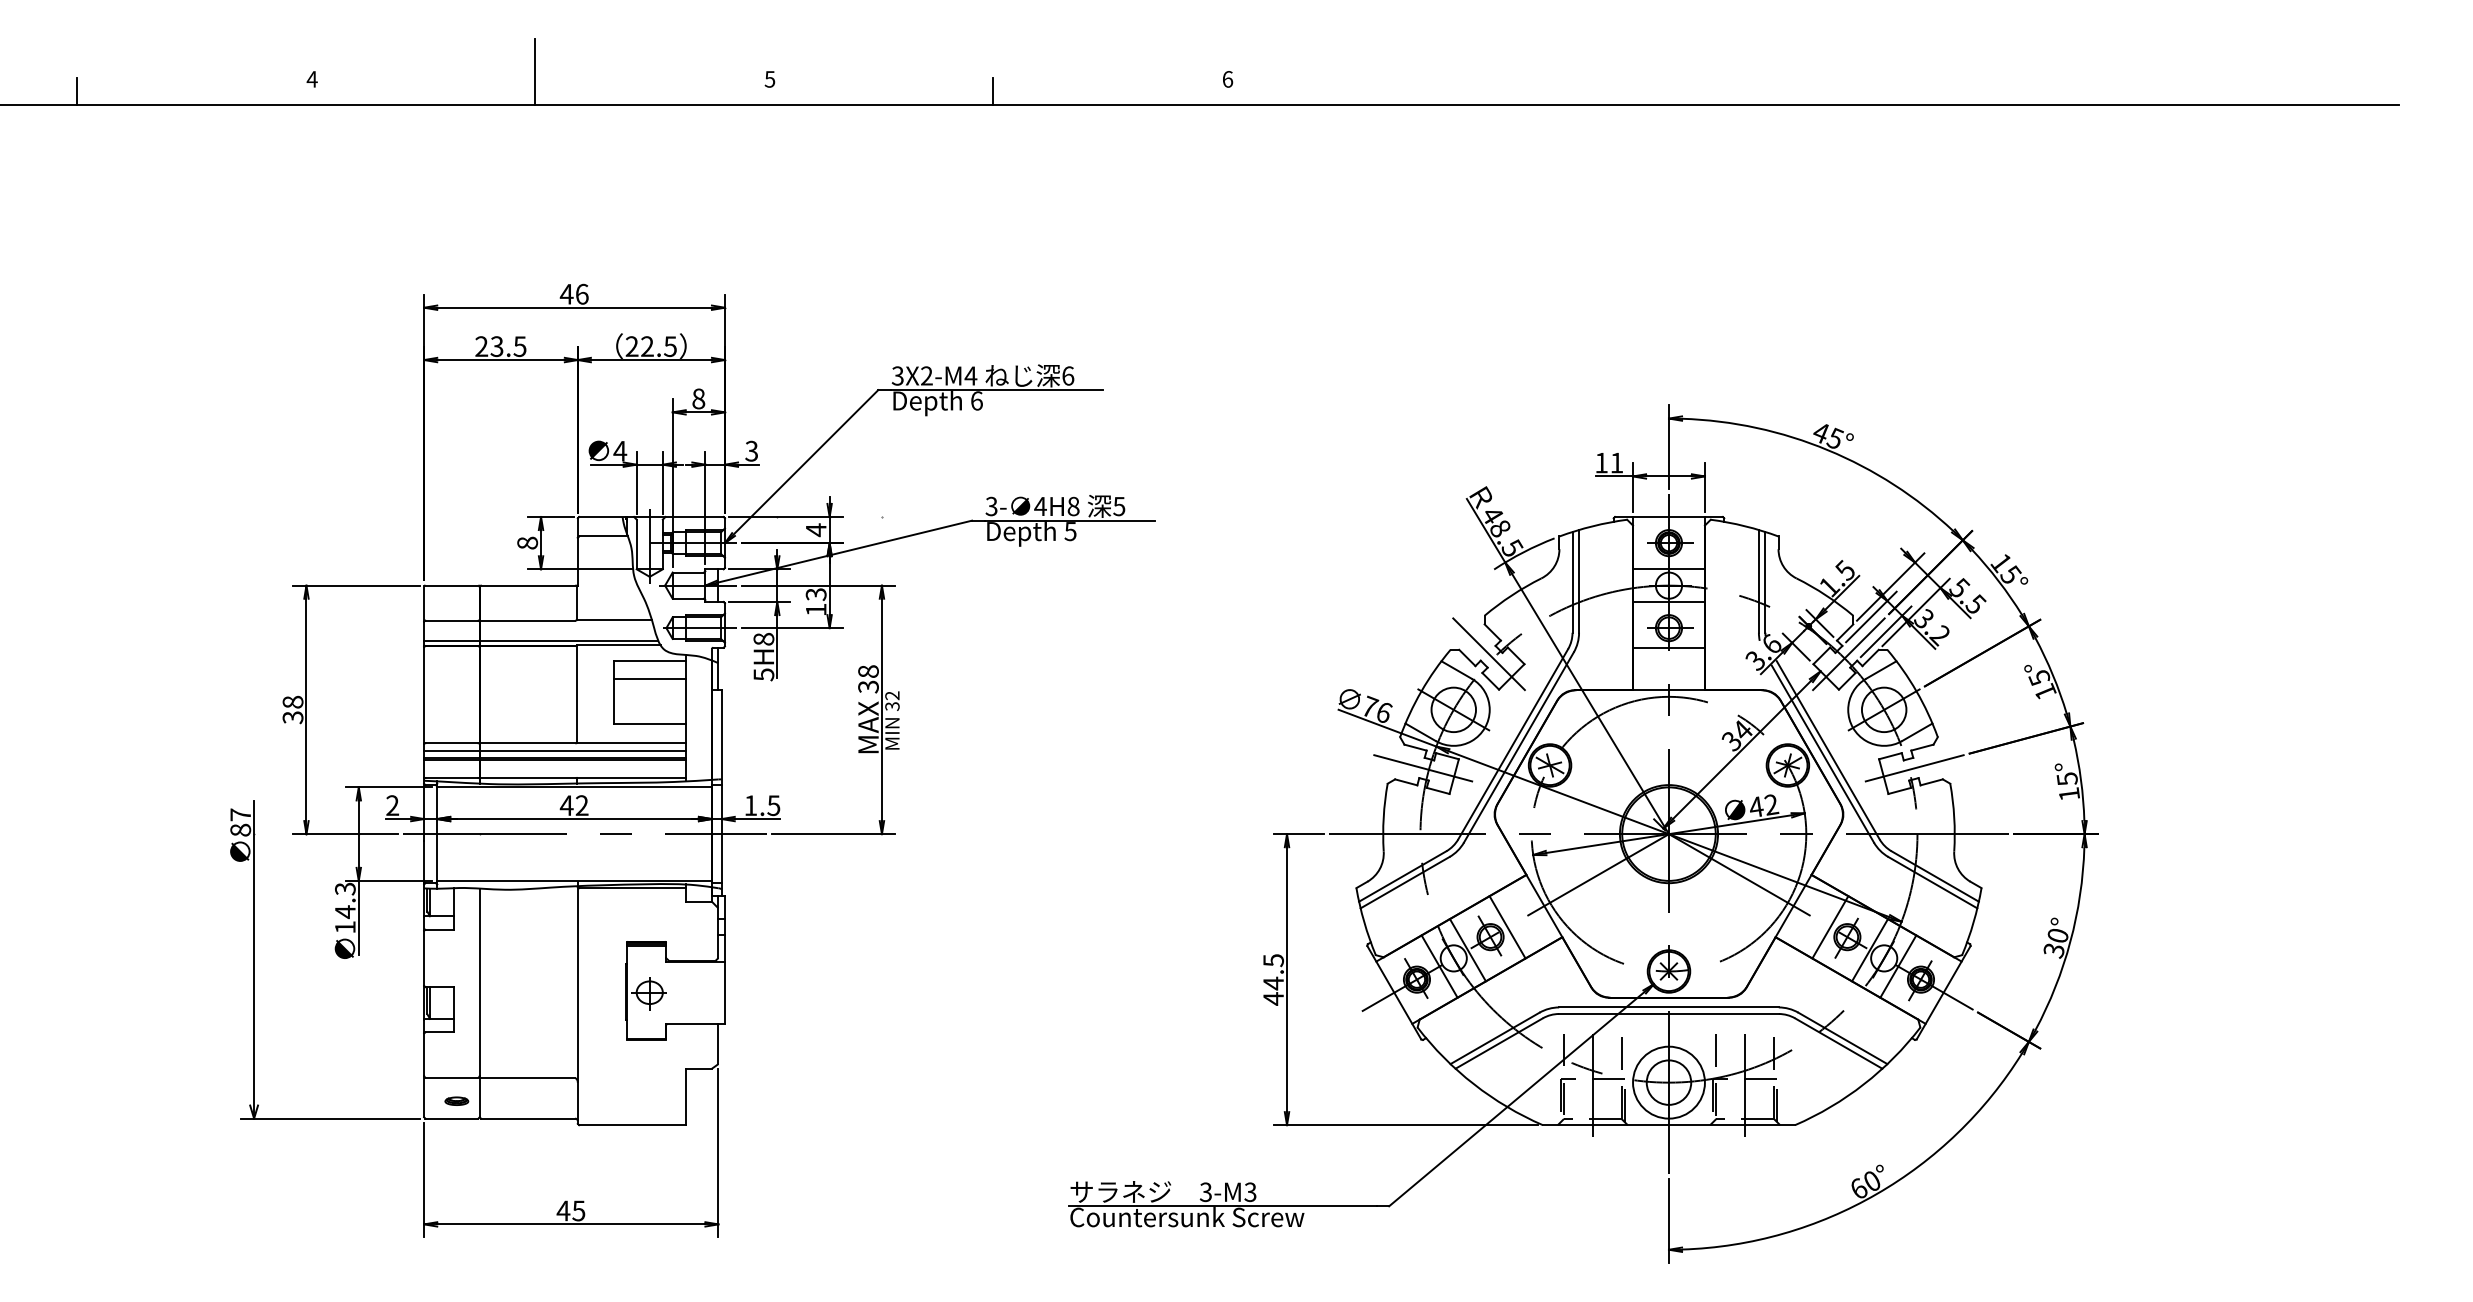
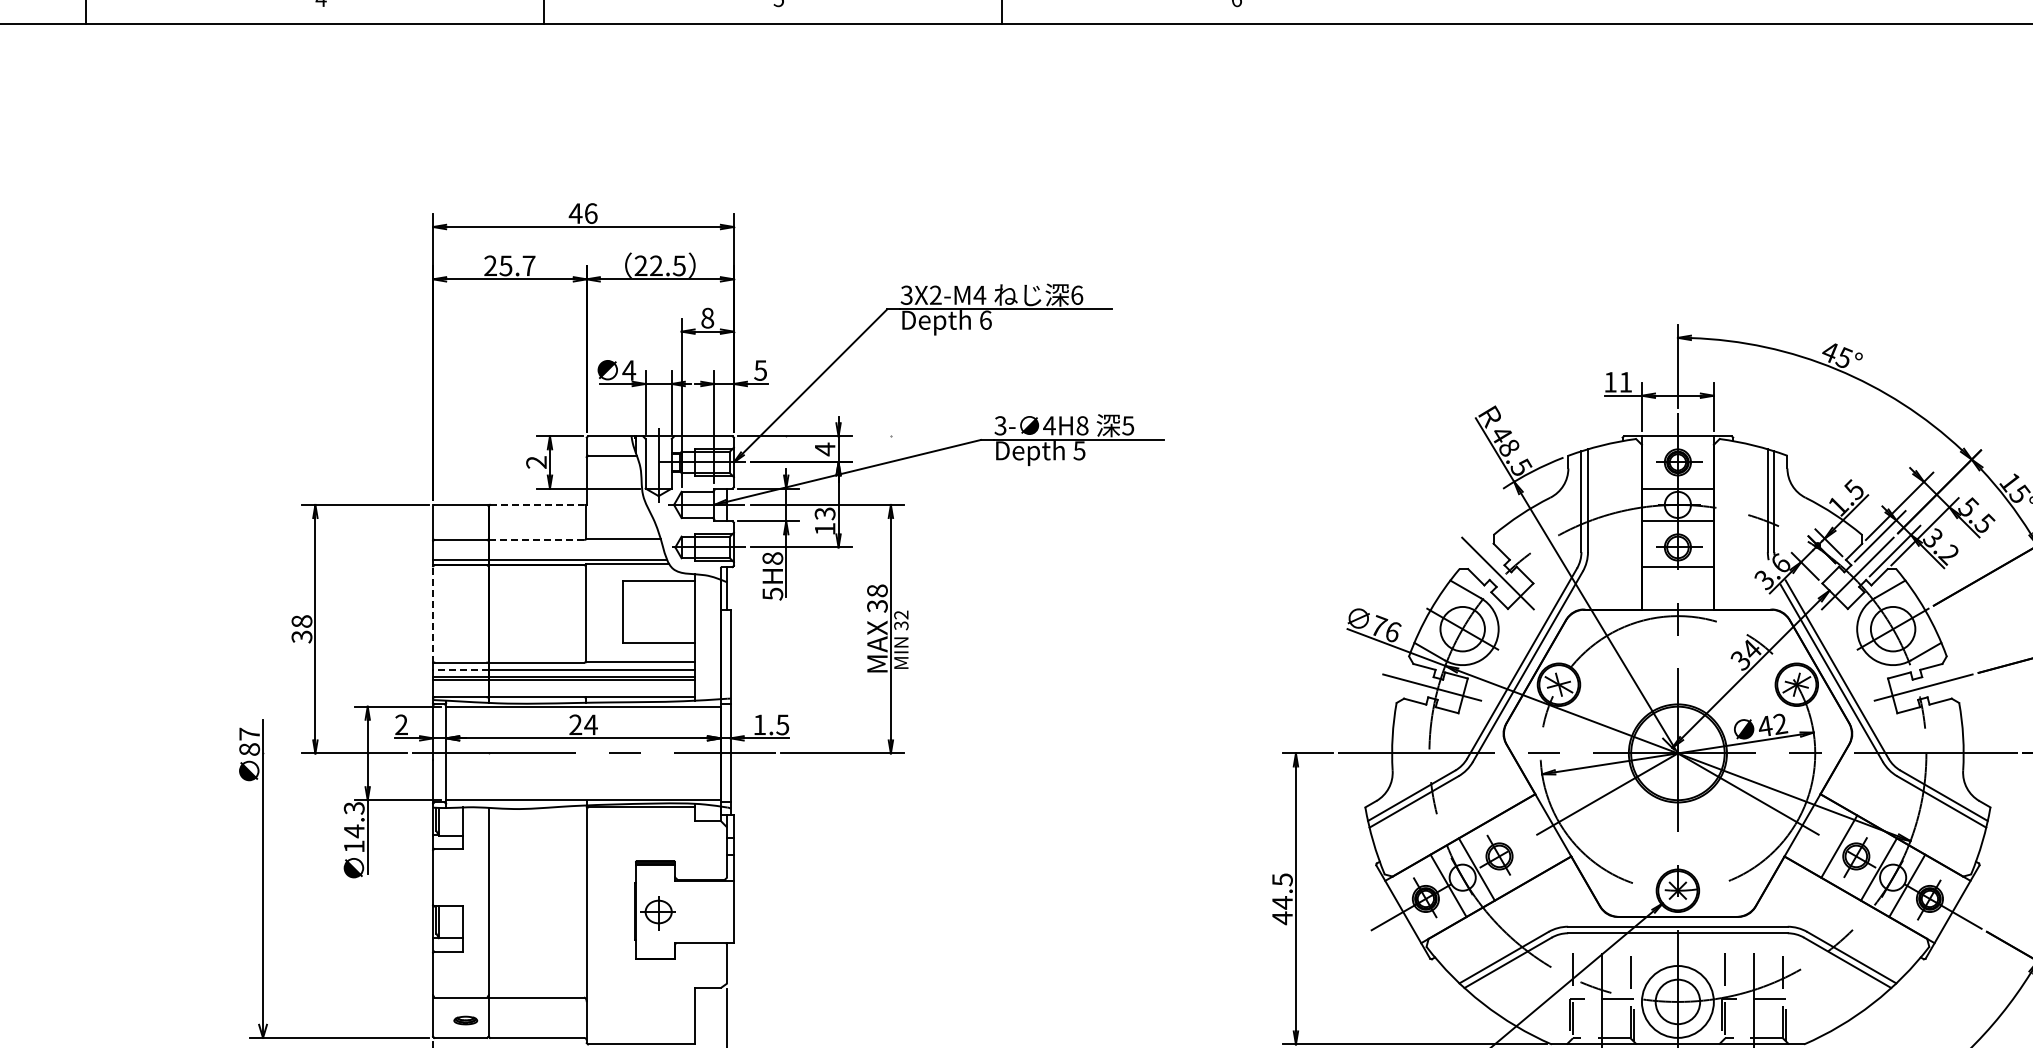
text: (508, 346) -> (517, 265), 23.5 -> 25.7
text: (751, 450) -> (760, 369), 3 -> 5
text: (527, 542) -> (536, 461), 8 -> 2
line: (528, 585) -> (537, 504), solid -> dashed
line: (527, 620) -> (536, 539), solid -> dashed
line: (649, 678) -> (658, 597), removed
line: (424, 694) -> (433, 613), solid -> dashed
line: (451, 750) -> (460, 669), solid -> dashed
text: (574, 805) -> (583, 724), 42 -> 24
line: (1507, 927) -> (1516, 846), removed

